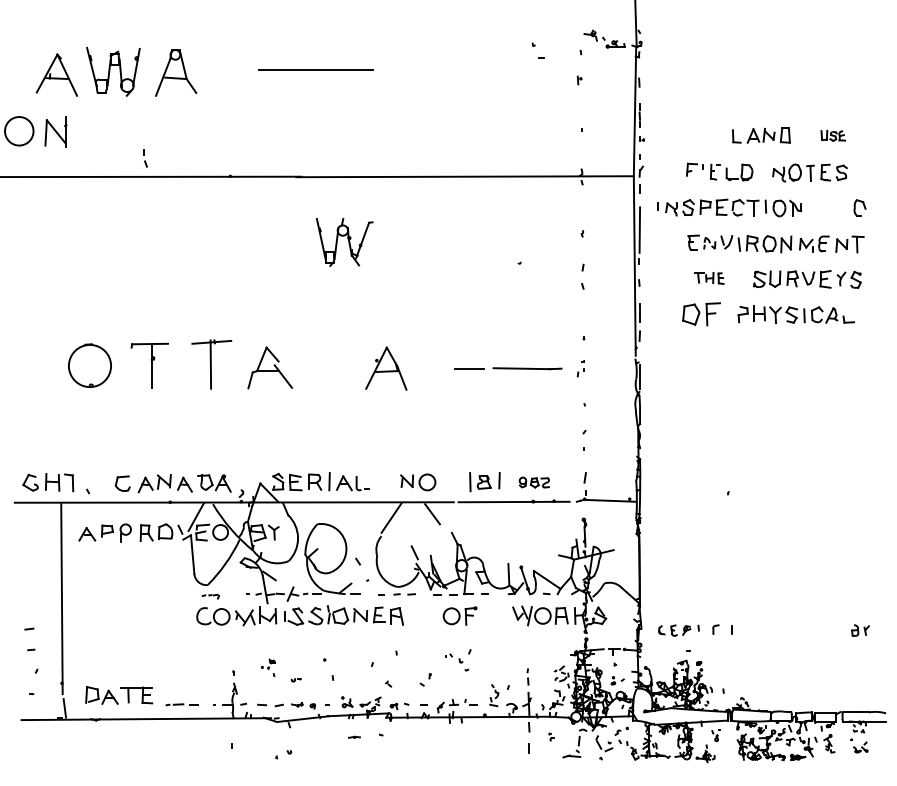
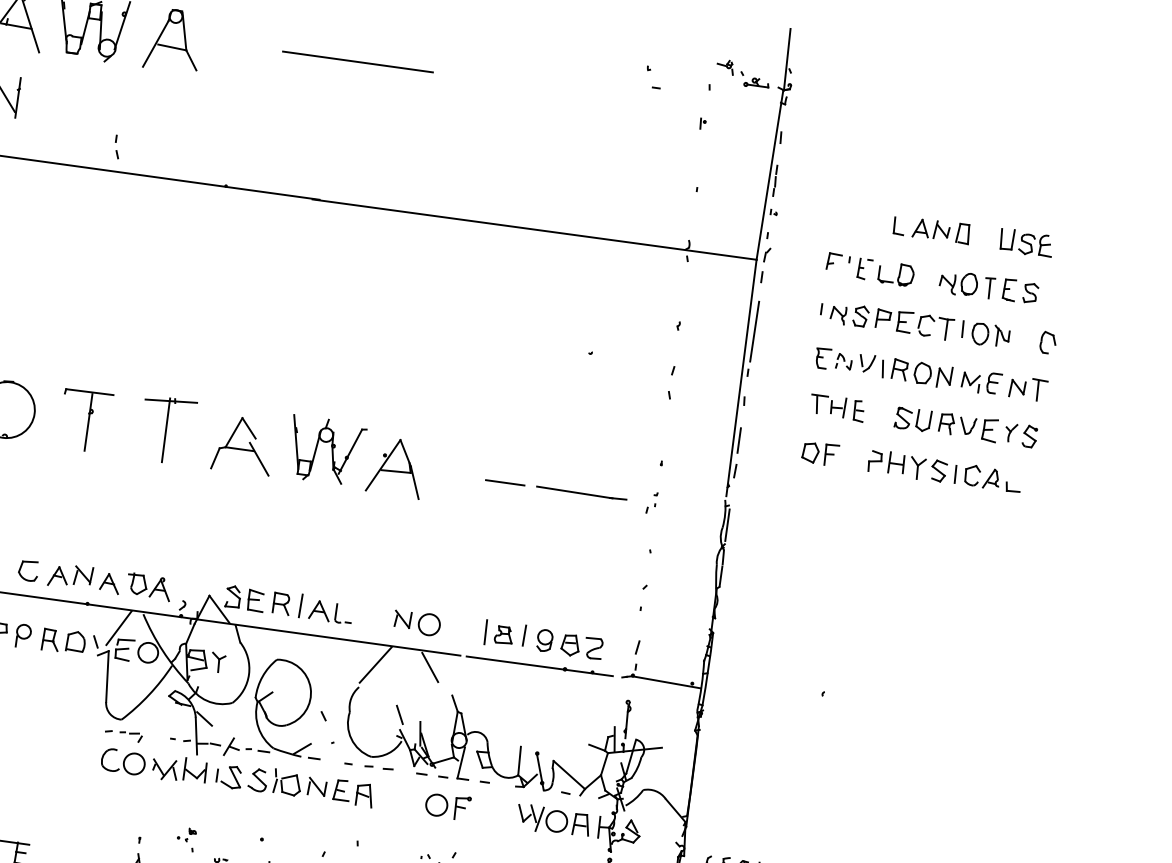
part: (832, 135) -> (1025, 242), size x1.67
part: (729, 207) -> (914, 323), moved
part: (344, 242) -> (326, 451), moved
part: (709, 278) -> (837, 408), size x1.43
part: (701, 314) -> (820, 453), size x0.71
part: (534, 482) -> (570, 644), size x1.67
part: (210, 596) -> (123, 735), size x1.67

